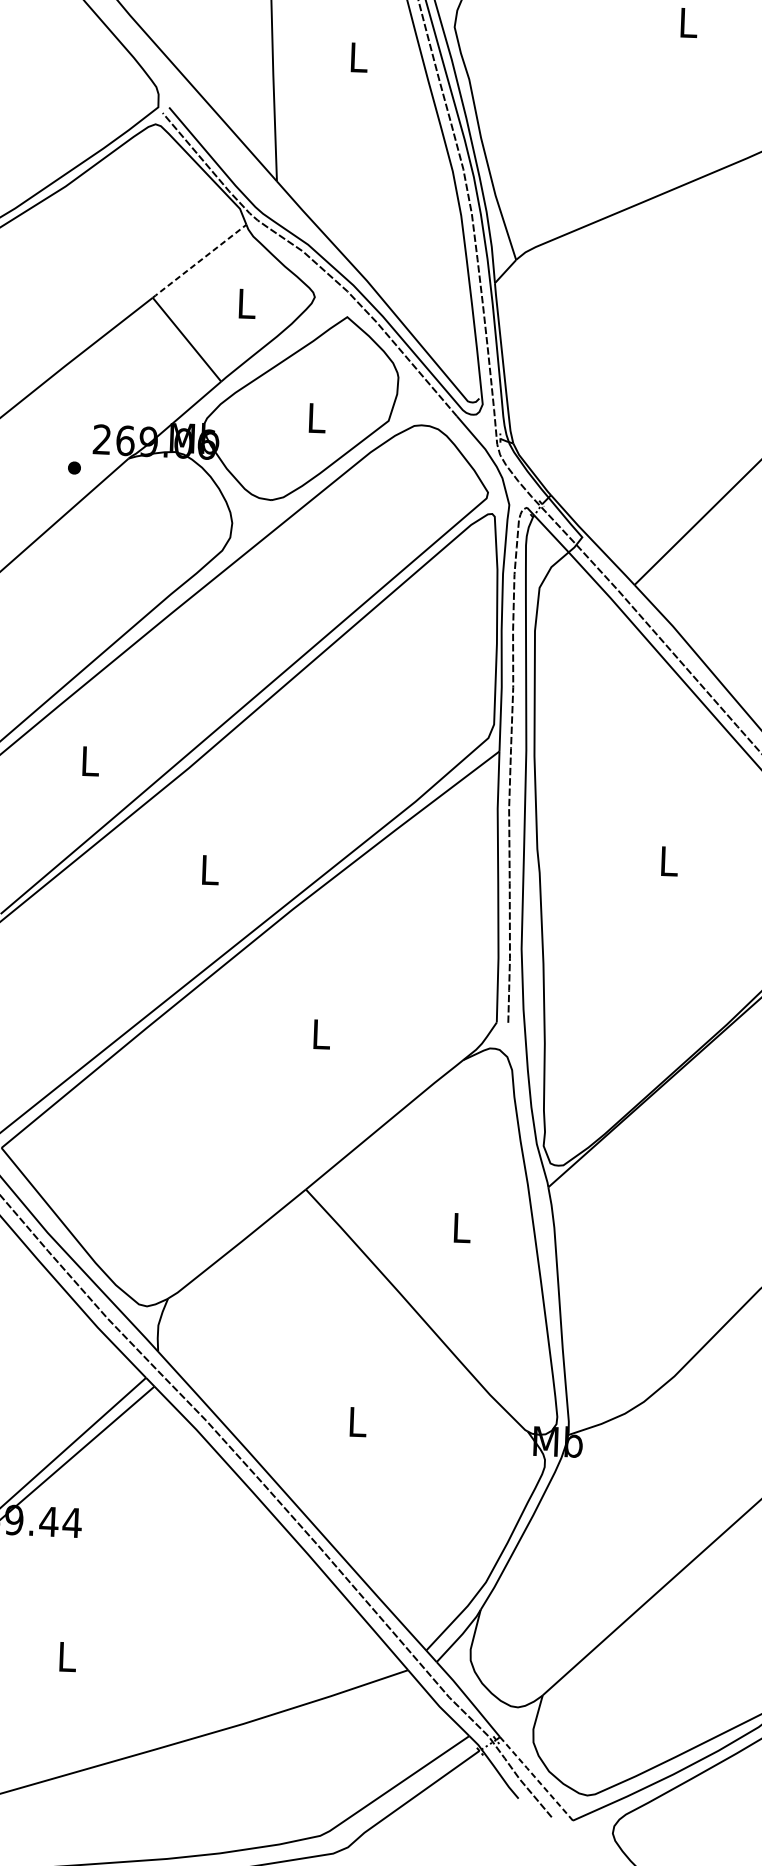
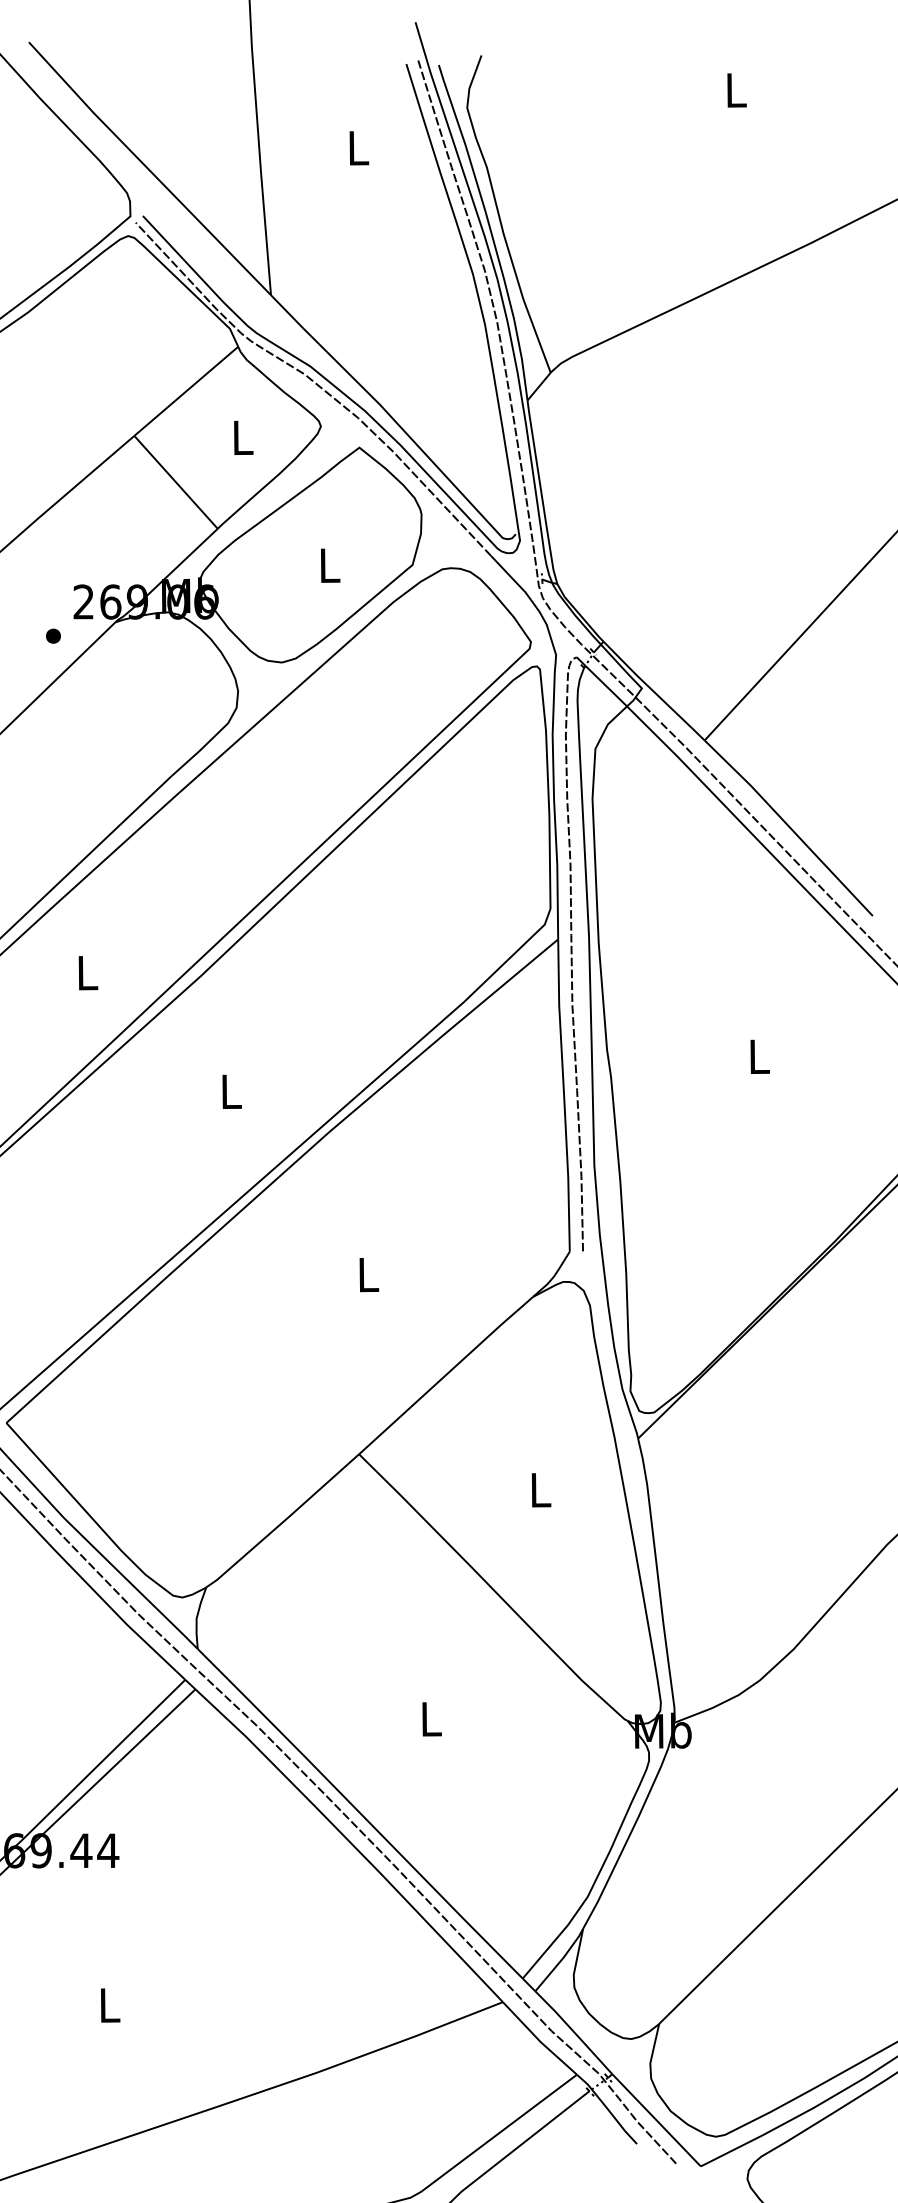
line: (199, 261) -> (186, 391), dashed -> solid
line: (536, 1779) -> (656, 2120), dashed -> solid

